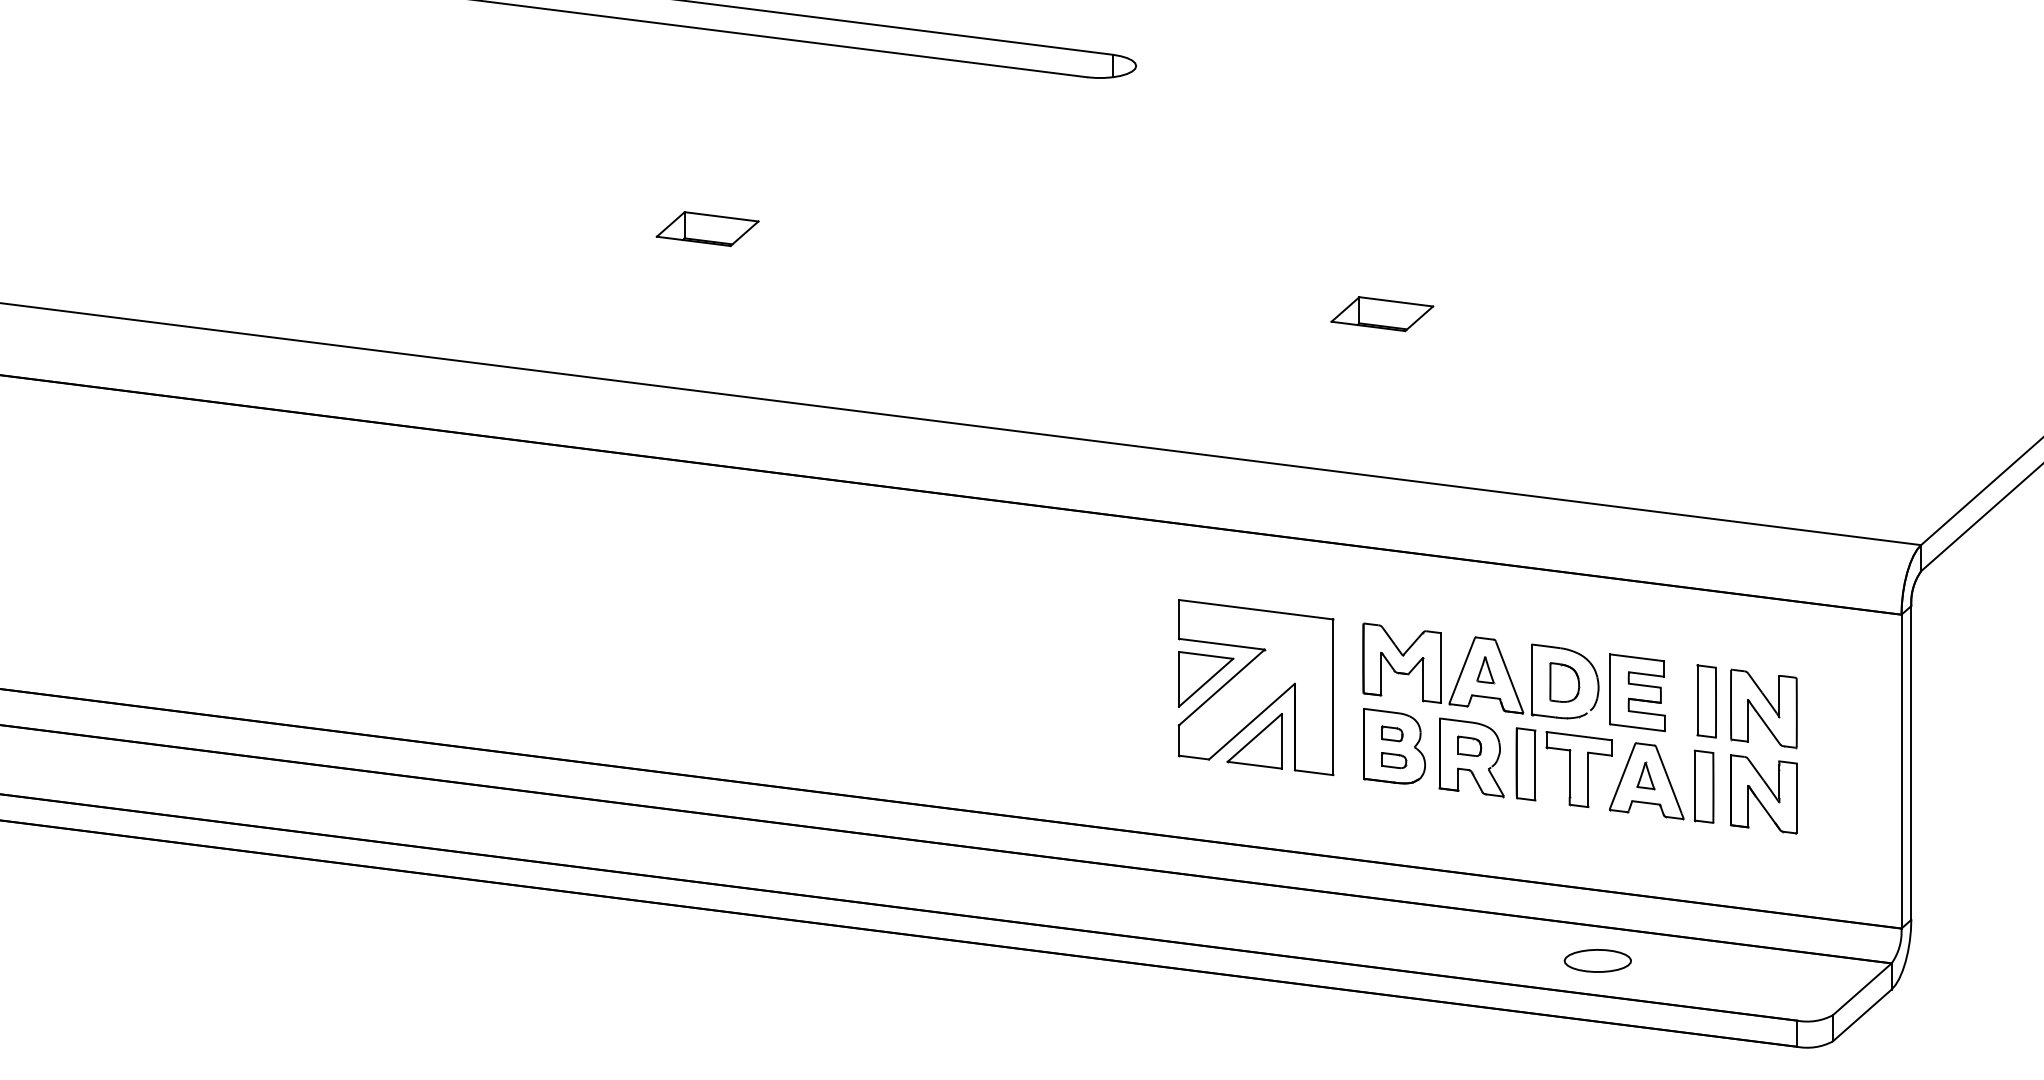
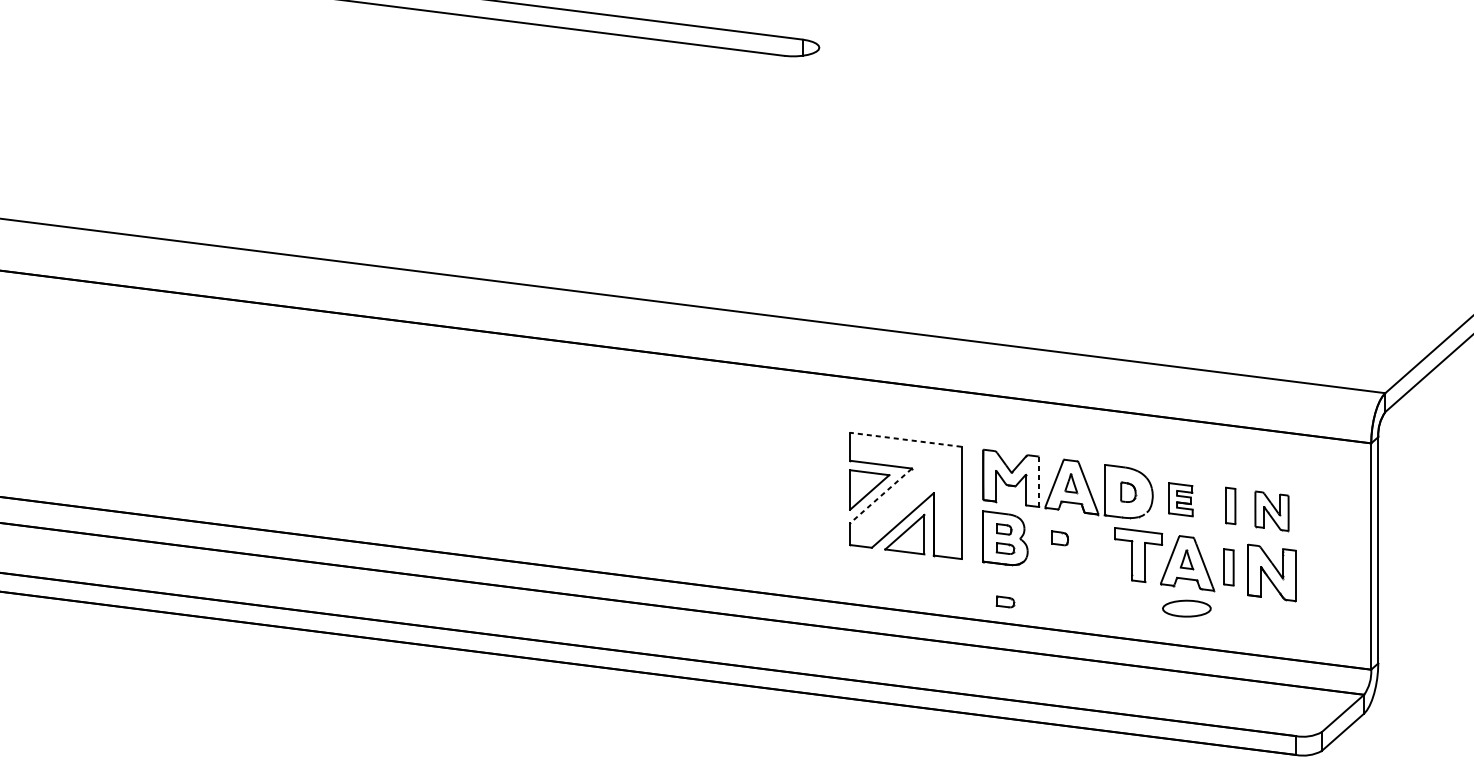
part: (707, 229) -> (510, 165), removed
part: (1382, 314) -> (996, 226), removed
line: (1256, 609) -> (906, 439), solid -> dashed
line: (1441, 668) -> (1039, 482), solid -> dashed
part: (1564, 682) -> (1128, 492), size x0.7
line: (1221, 687) -> (880, 495), solid -> dashed
part: (1637, 692) -> (1180, 499), size x0.6
part: (1706, 701) -> (1230, 505), size x0.7
part: (1763, 708) -> (1271, 511), size x0.7
part: (1471, 757) -> (1061, 546), removed
part: (1525, 764) -> (1100, 551), removed
part: (1704, 786) -> (1229, 567), size x0.7
part: (1394, 834) -> (1005, 601), added
part: (1597, 960) -> (1186, 608), moved

